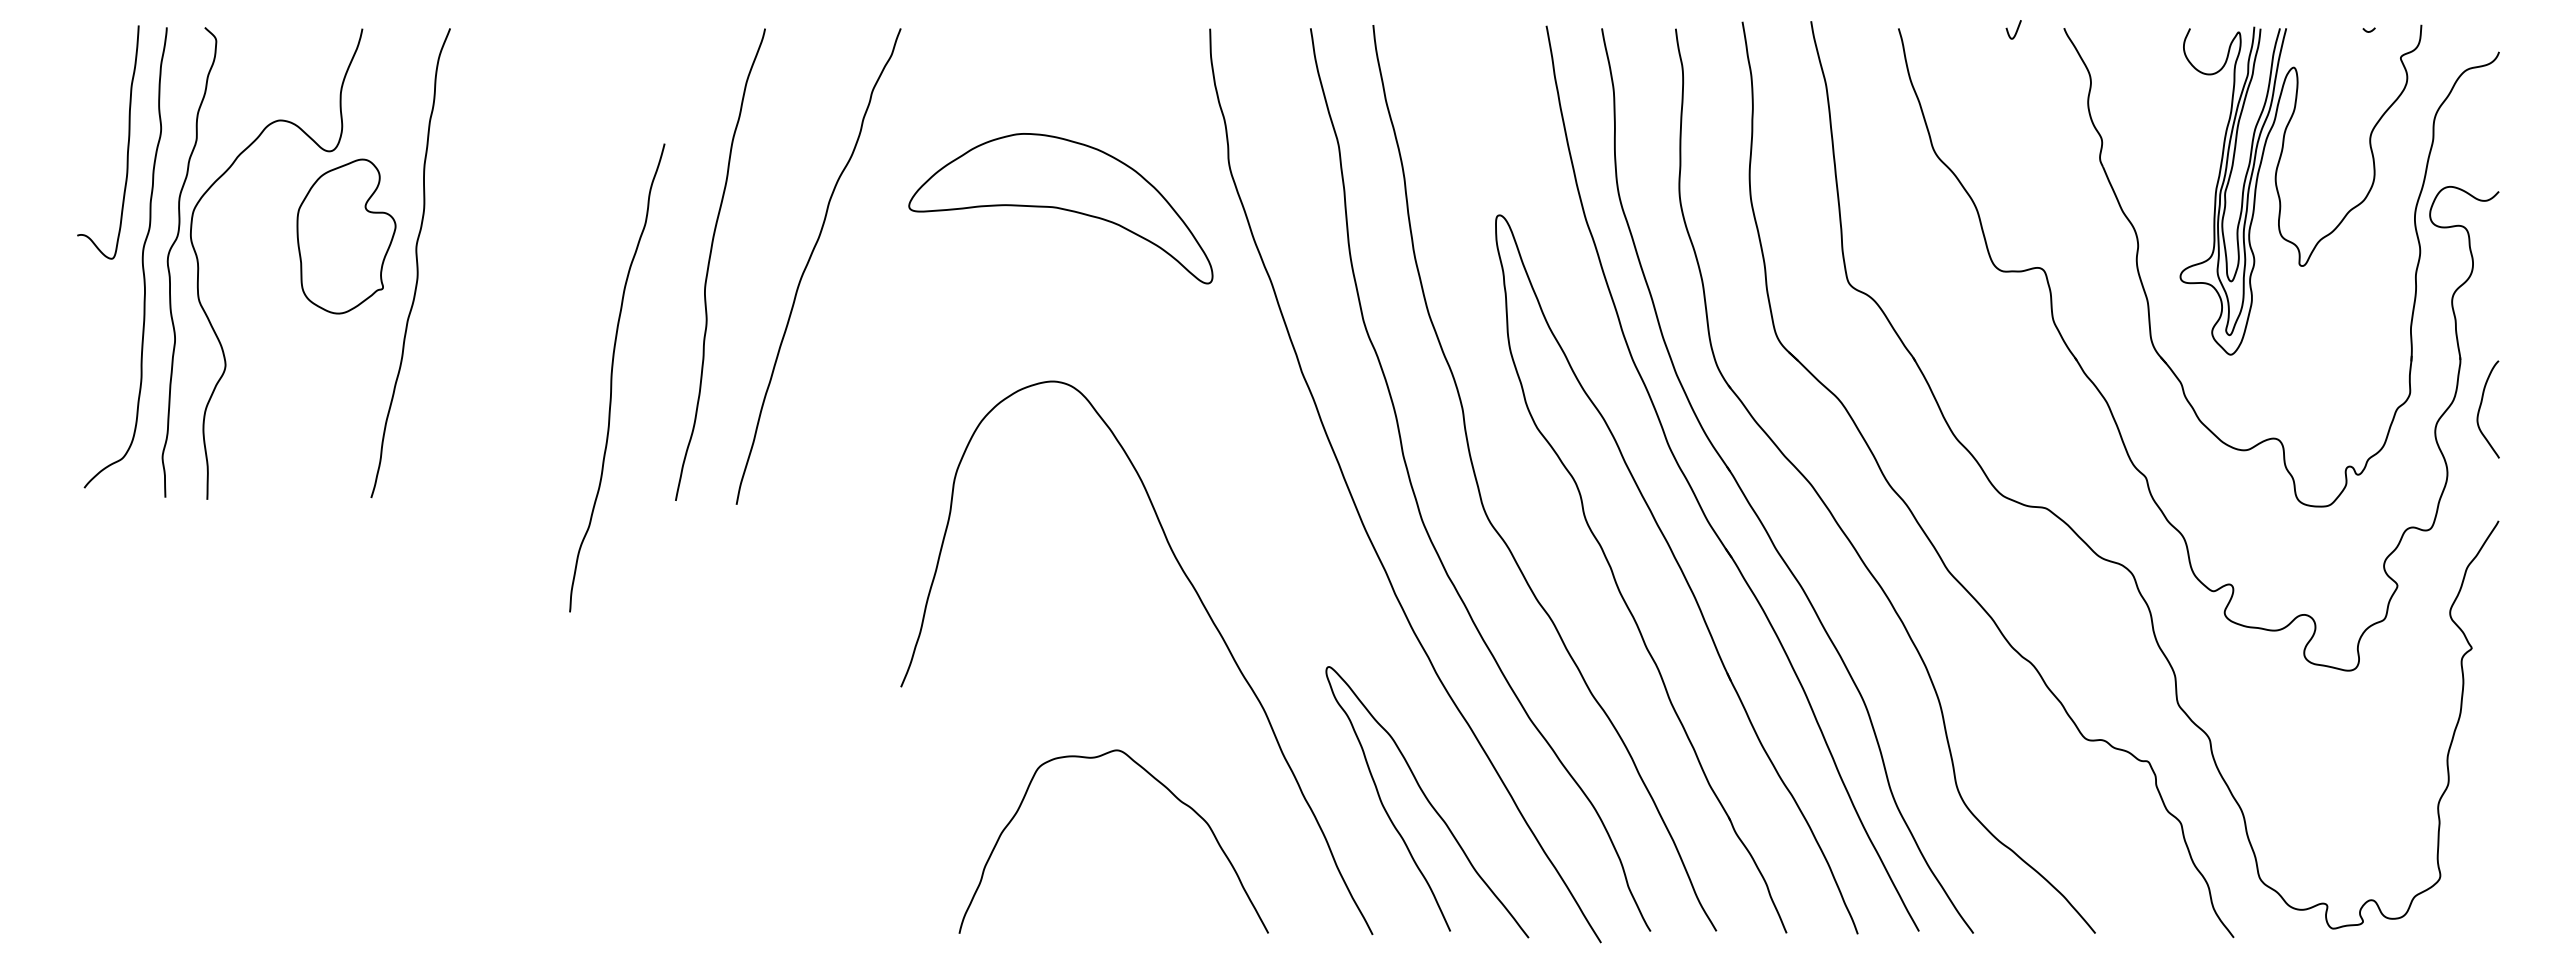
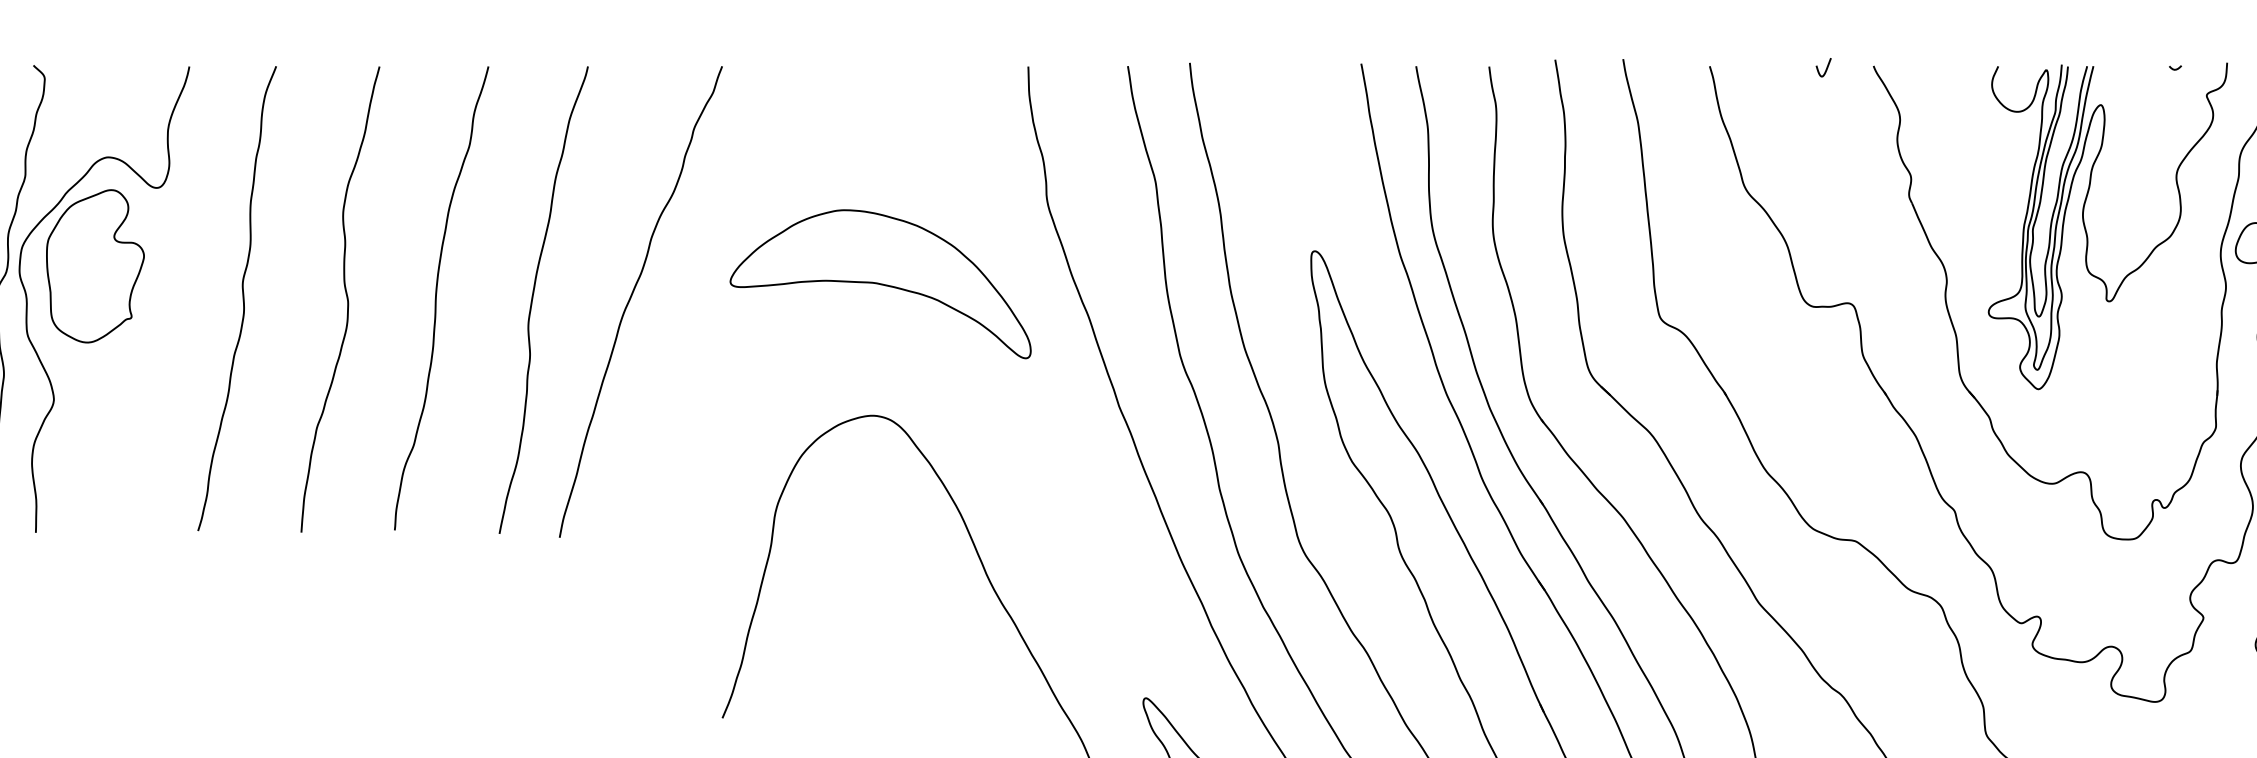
part: (1060, 208) -> (880, 284), moved
part: (346, 236) -> (95, 266), moved
curve: (520, 260) -> (345, 295), added
curve: (612, 377) -> (436, 297), moved

